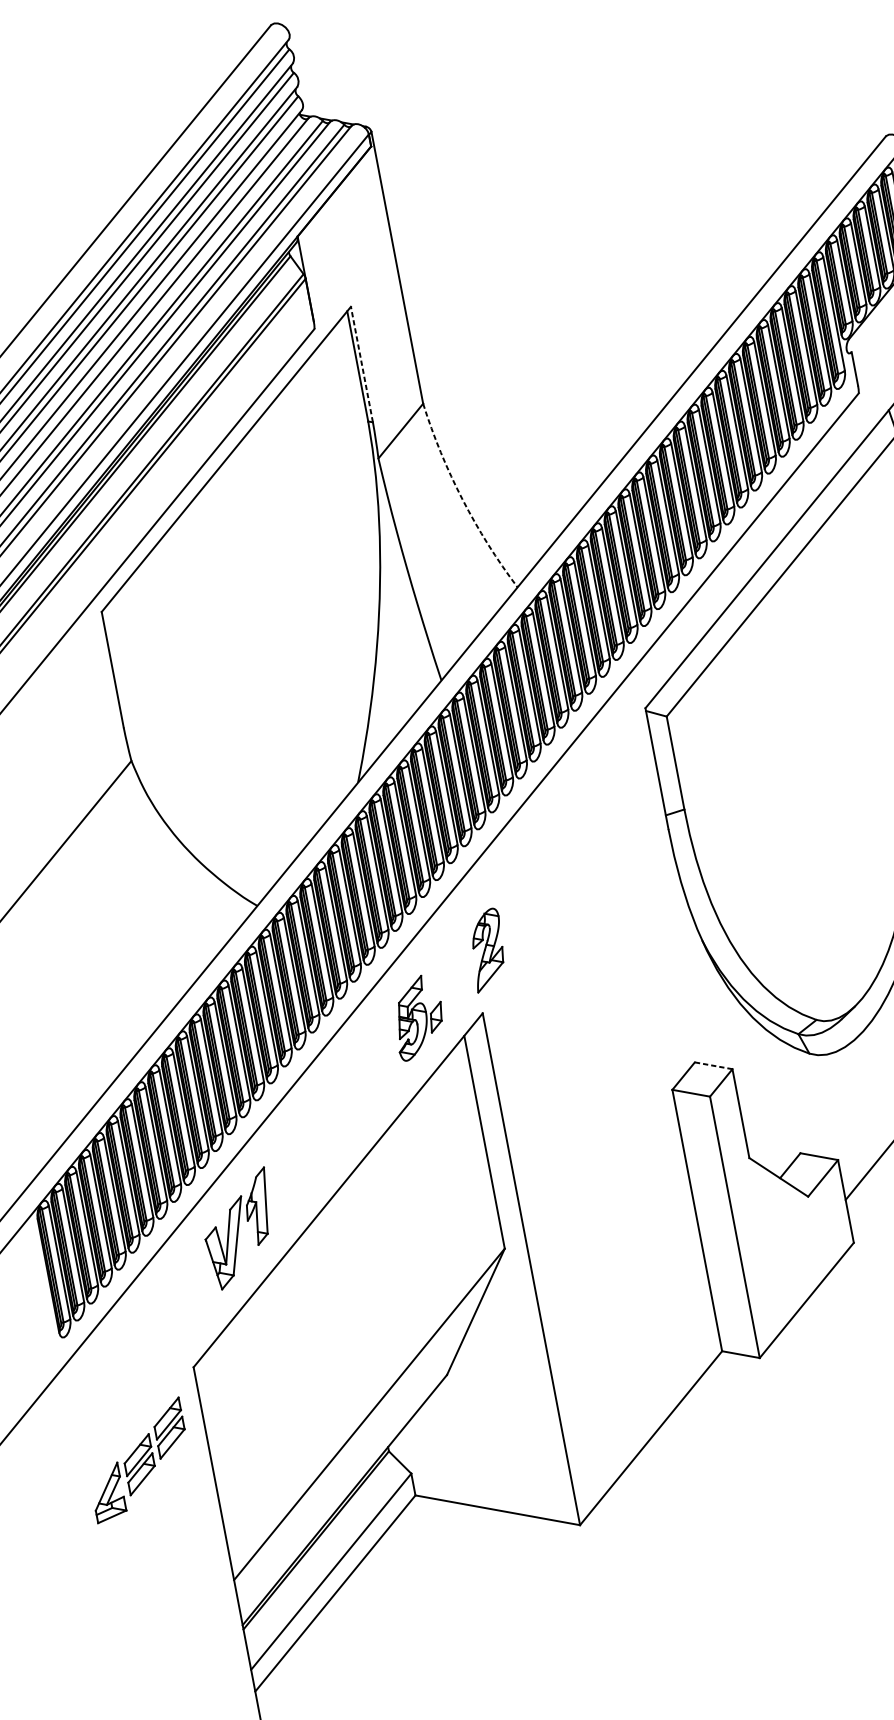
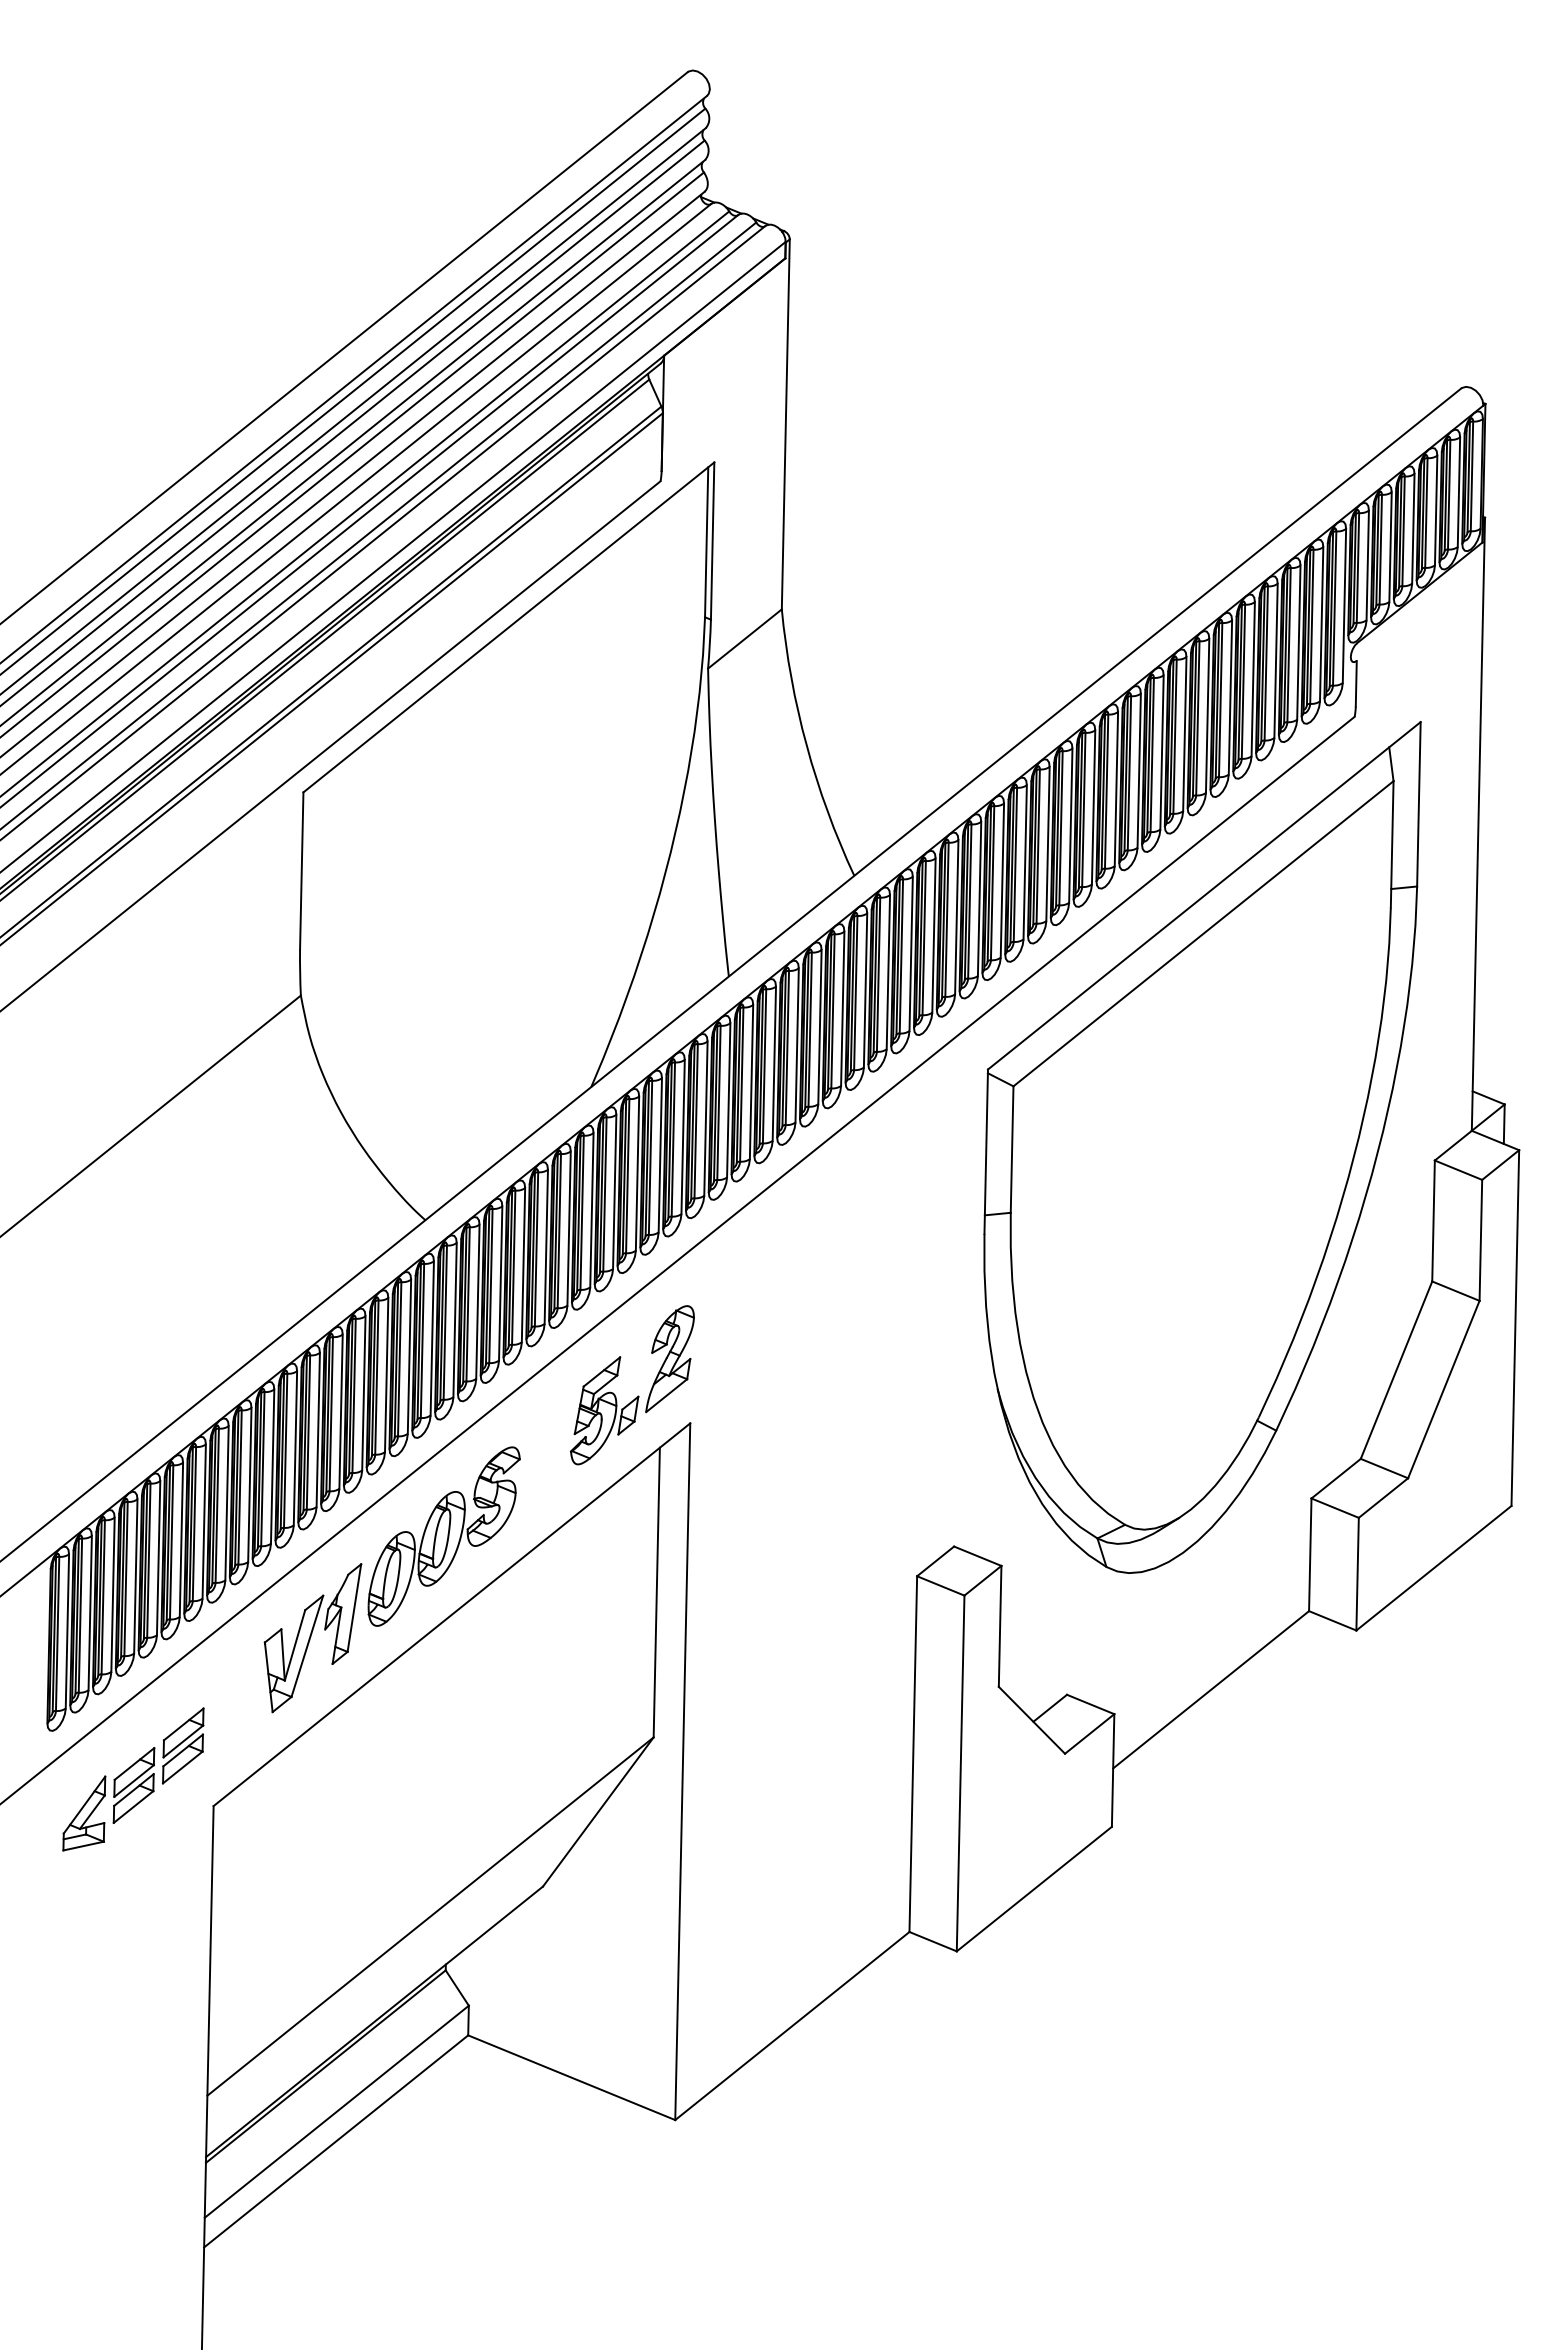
line: (361, 364) -> (712, 541), dashed -> solid
arc: (462, 499) -> (806, 745), dashed -> solid
part: (487, 950) -> (669, 1359), moved
line: (713, 1066) -> (977, 1556), dashed -> solid
part: (319, 1134) -> (443, 1536), added
part: (138, 1460) -> (133, 1779), moved

